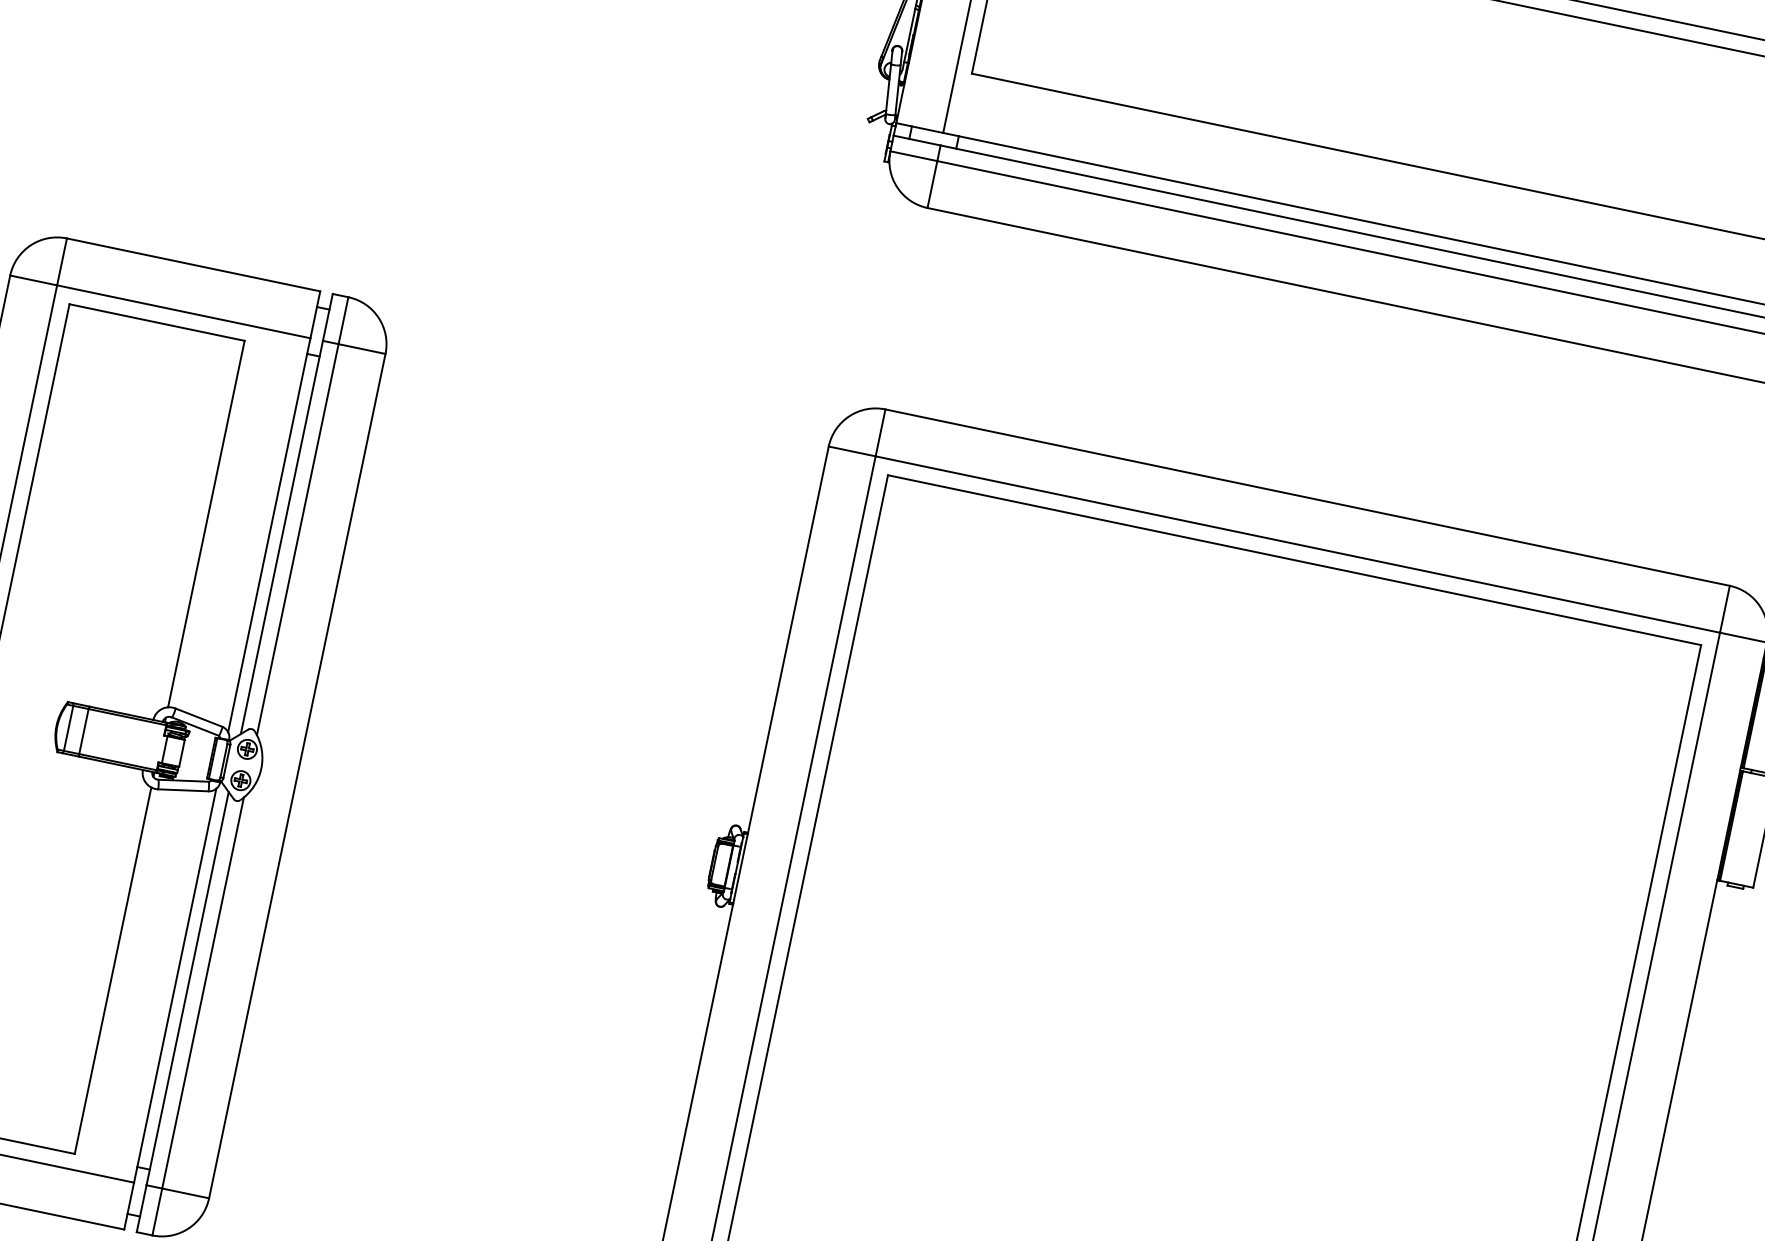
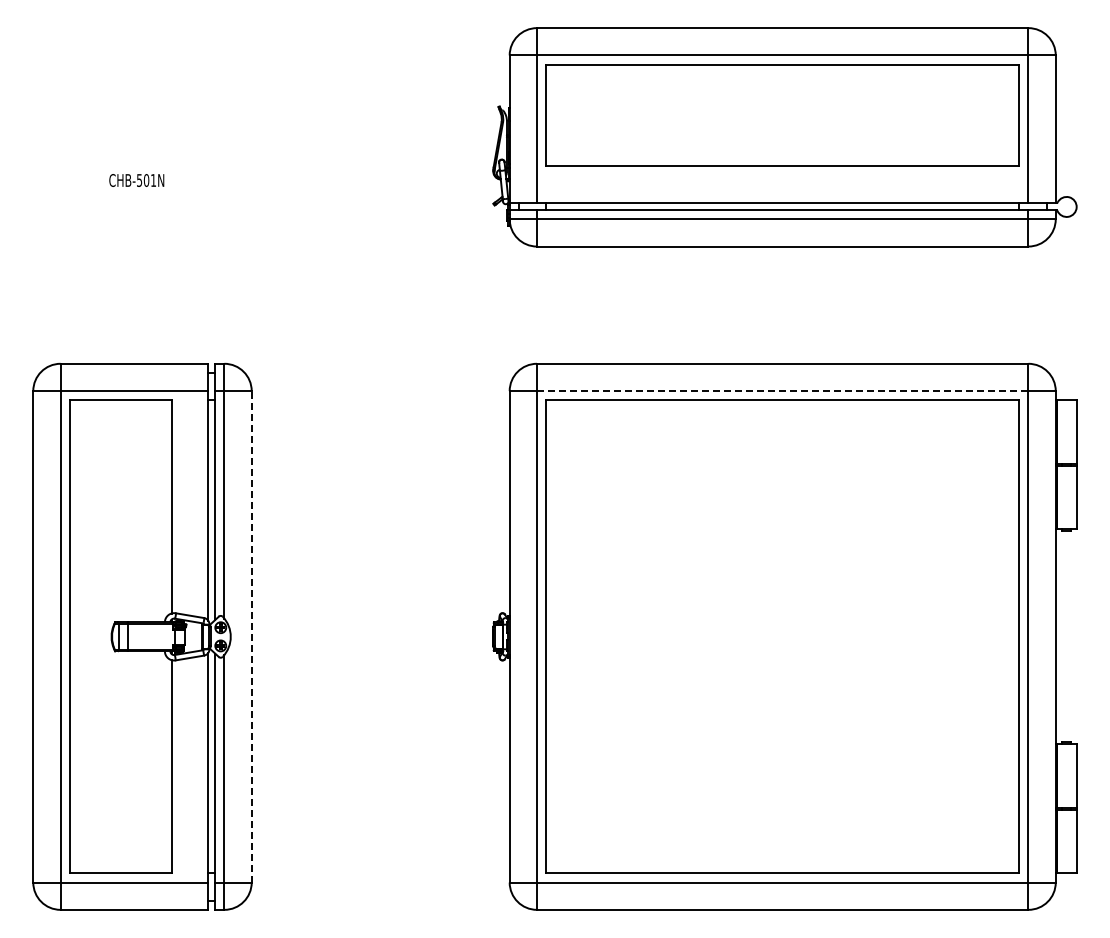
line: (1297, 545) -> (782, 391), solid -> dashed
line: (297, 775) -> (251, 636), solid -> dashed

